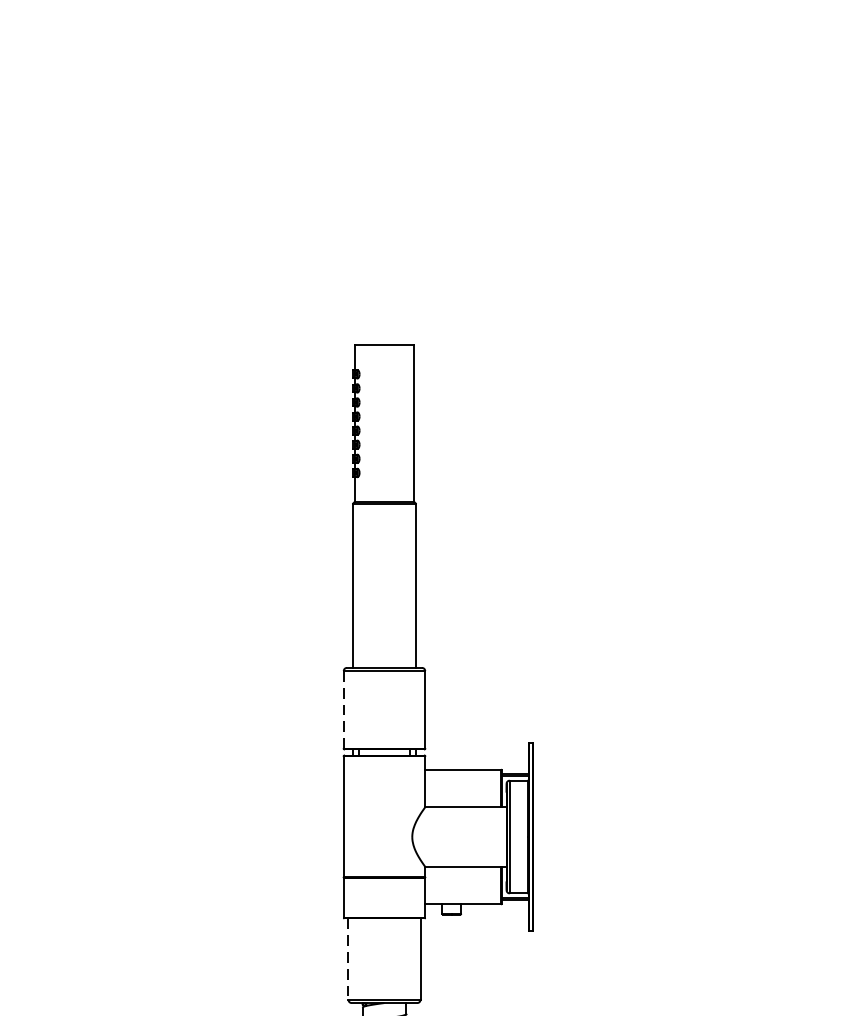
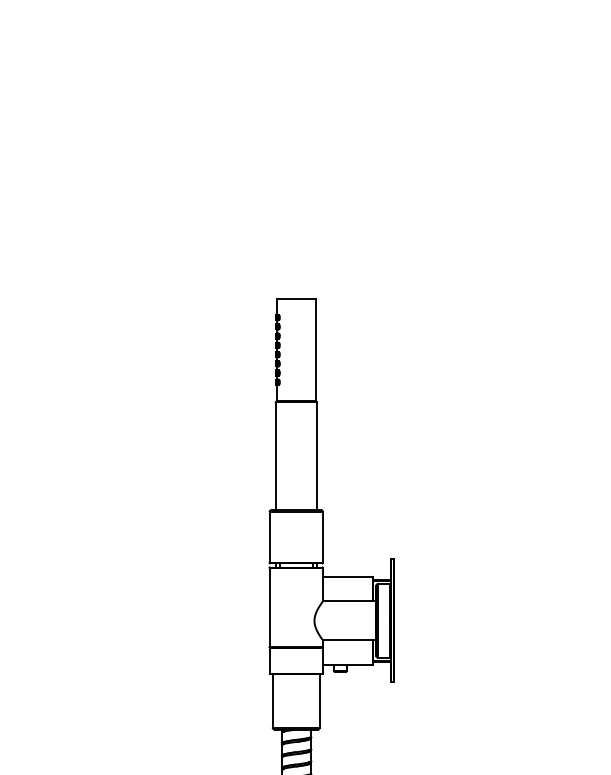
line: (343, 711) -> (269, 538), dashed -> solid
line: (348, 958) -> (272, 700), dashed -> solid

